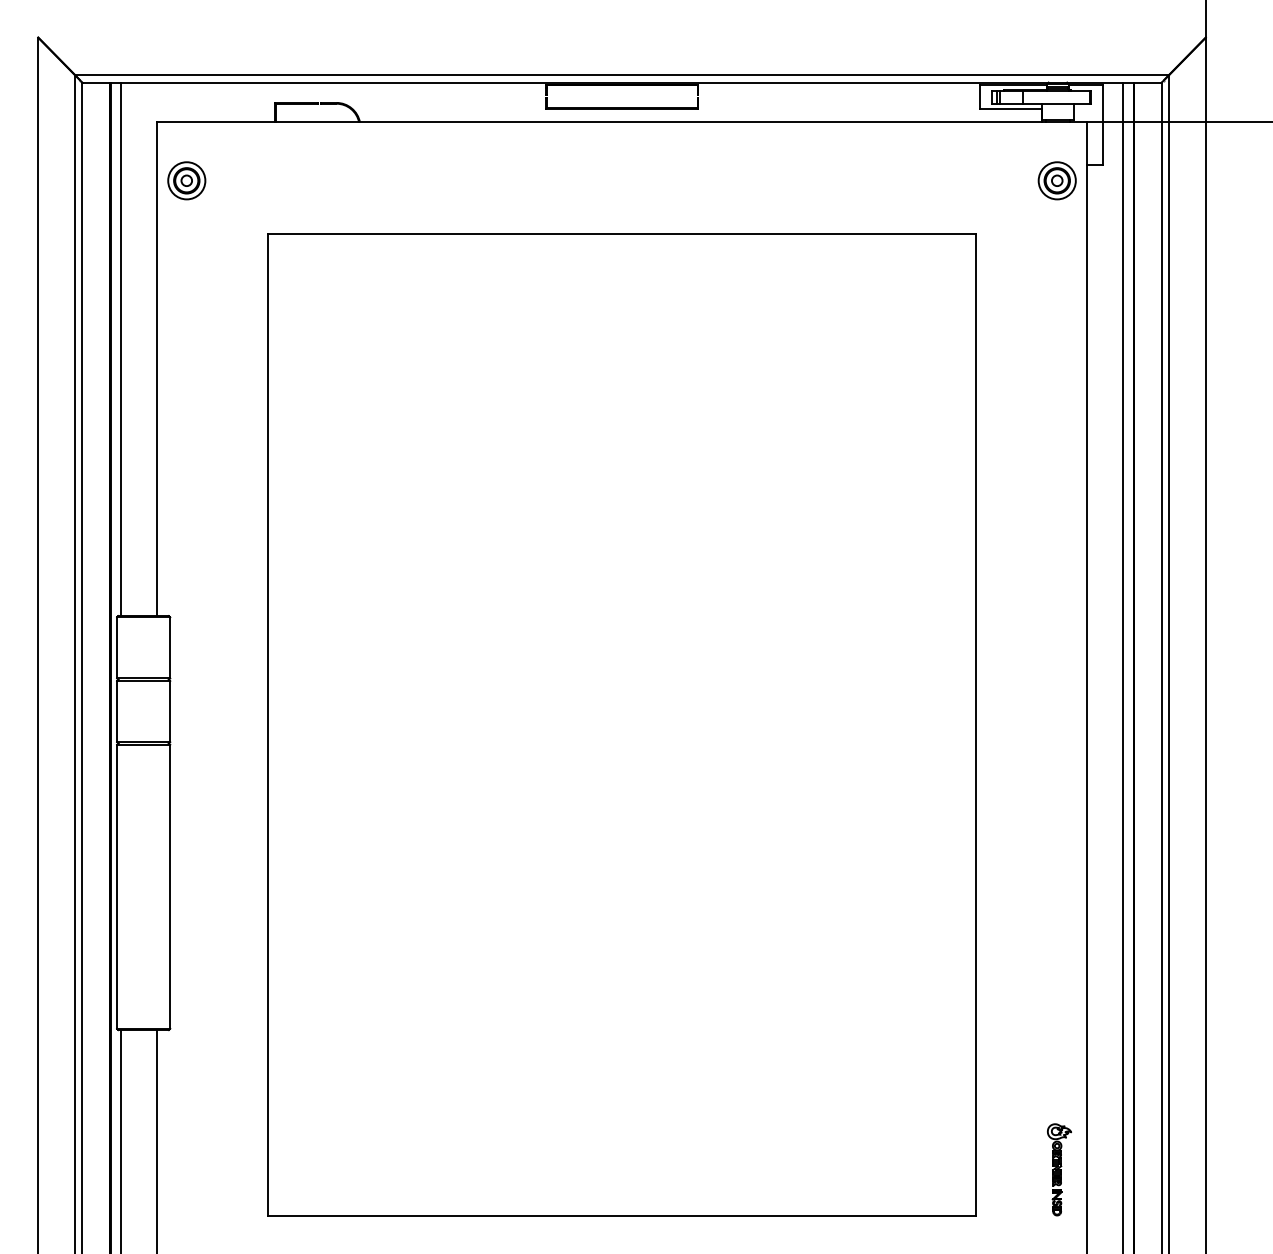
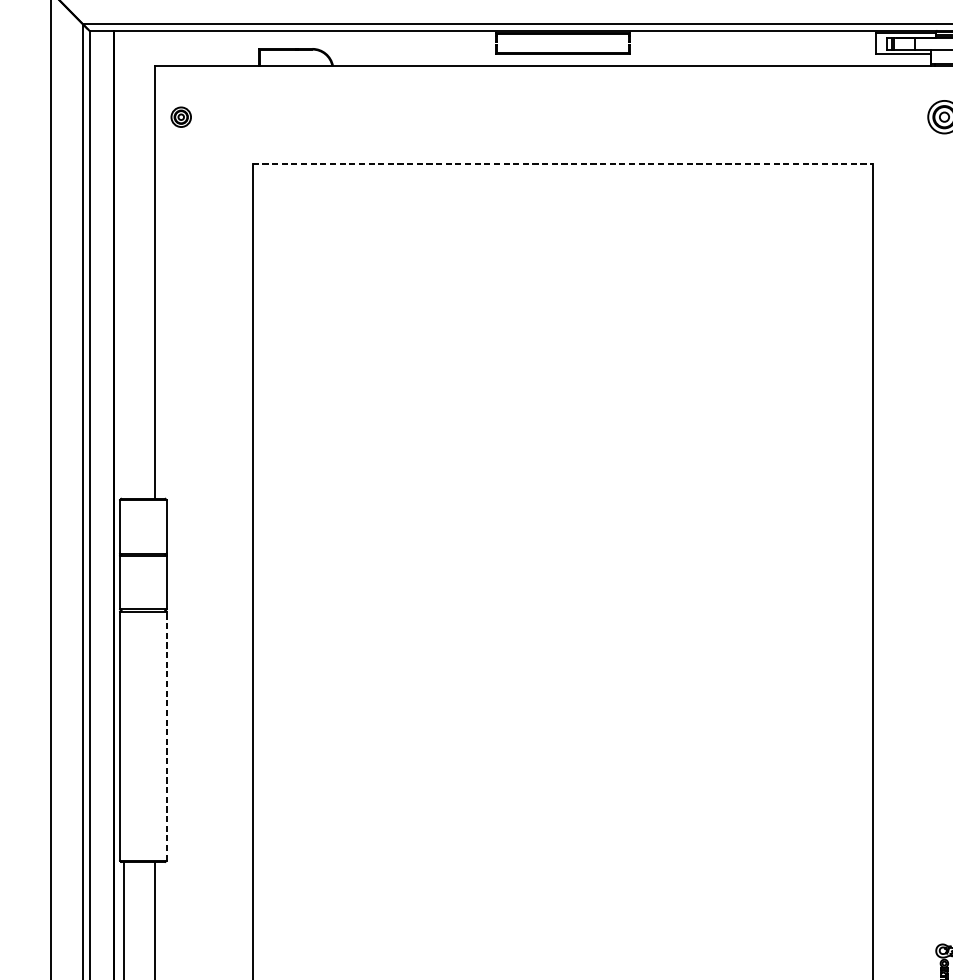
part: (186, 180) -> (180, 116), size x0.6
line: (622, 233) -> (563, 163), solid -> dashed
line: (121, 349) -> (123, 265), removed
line: (170, 886) -> (166, 735), solid -> dashed

